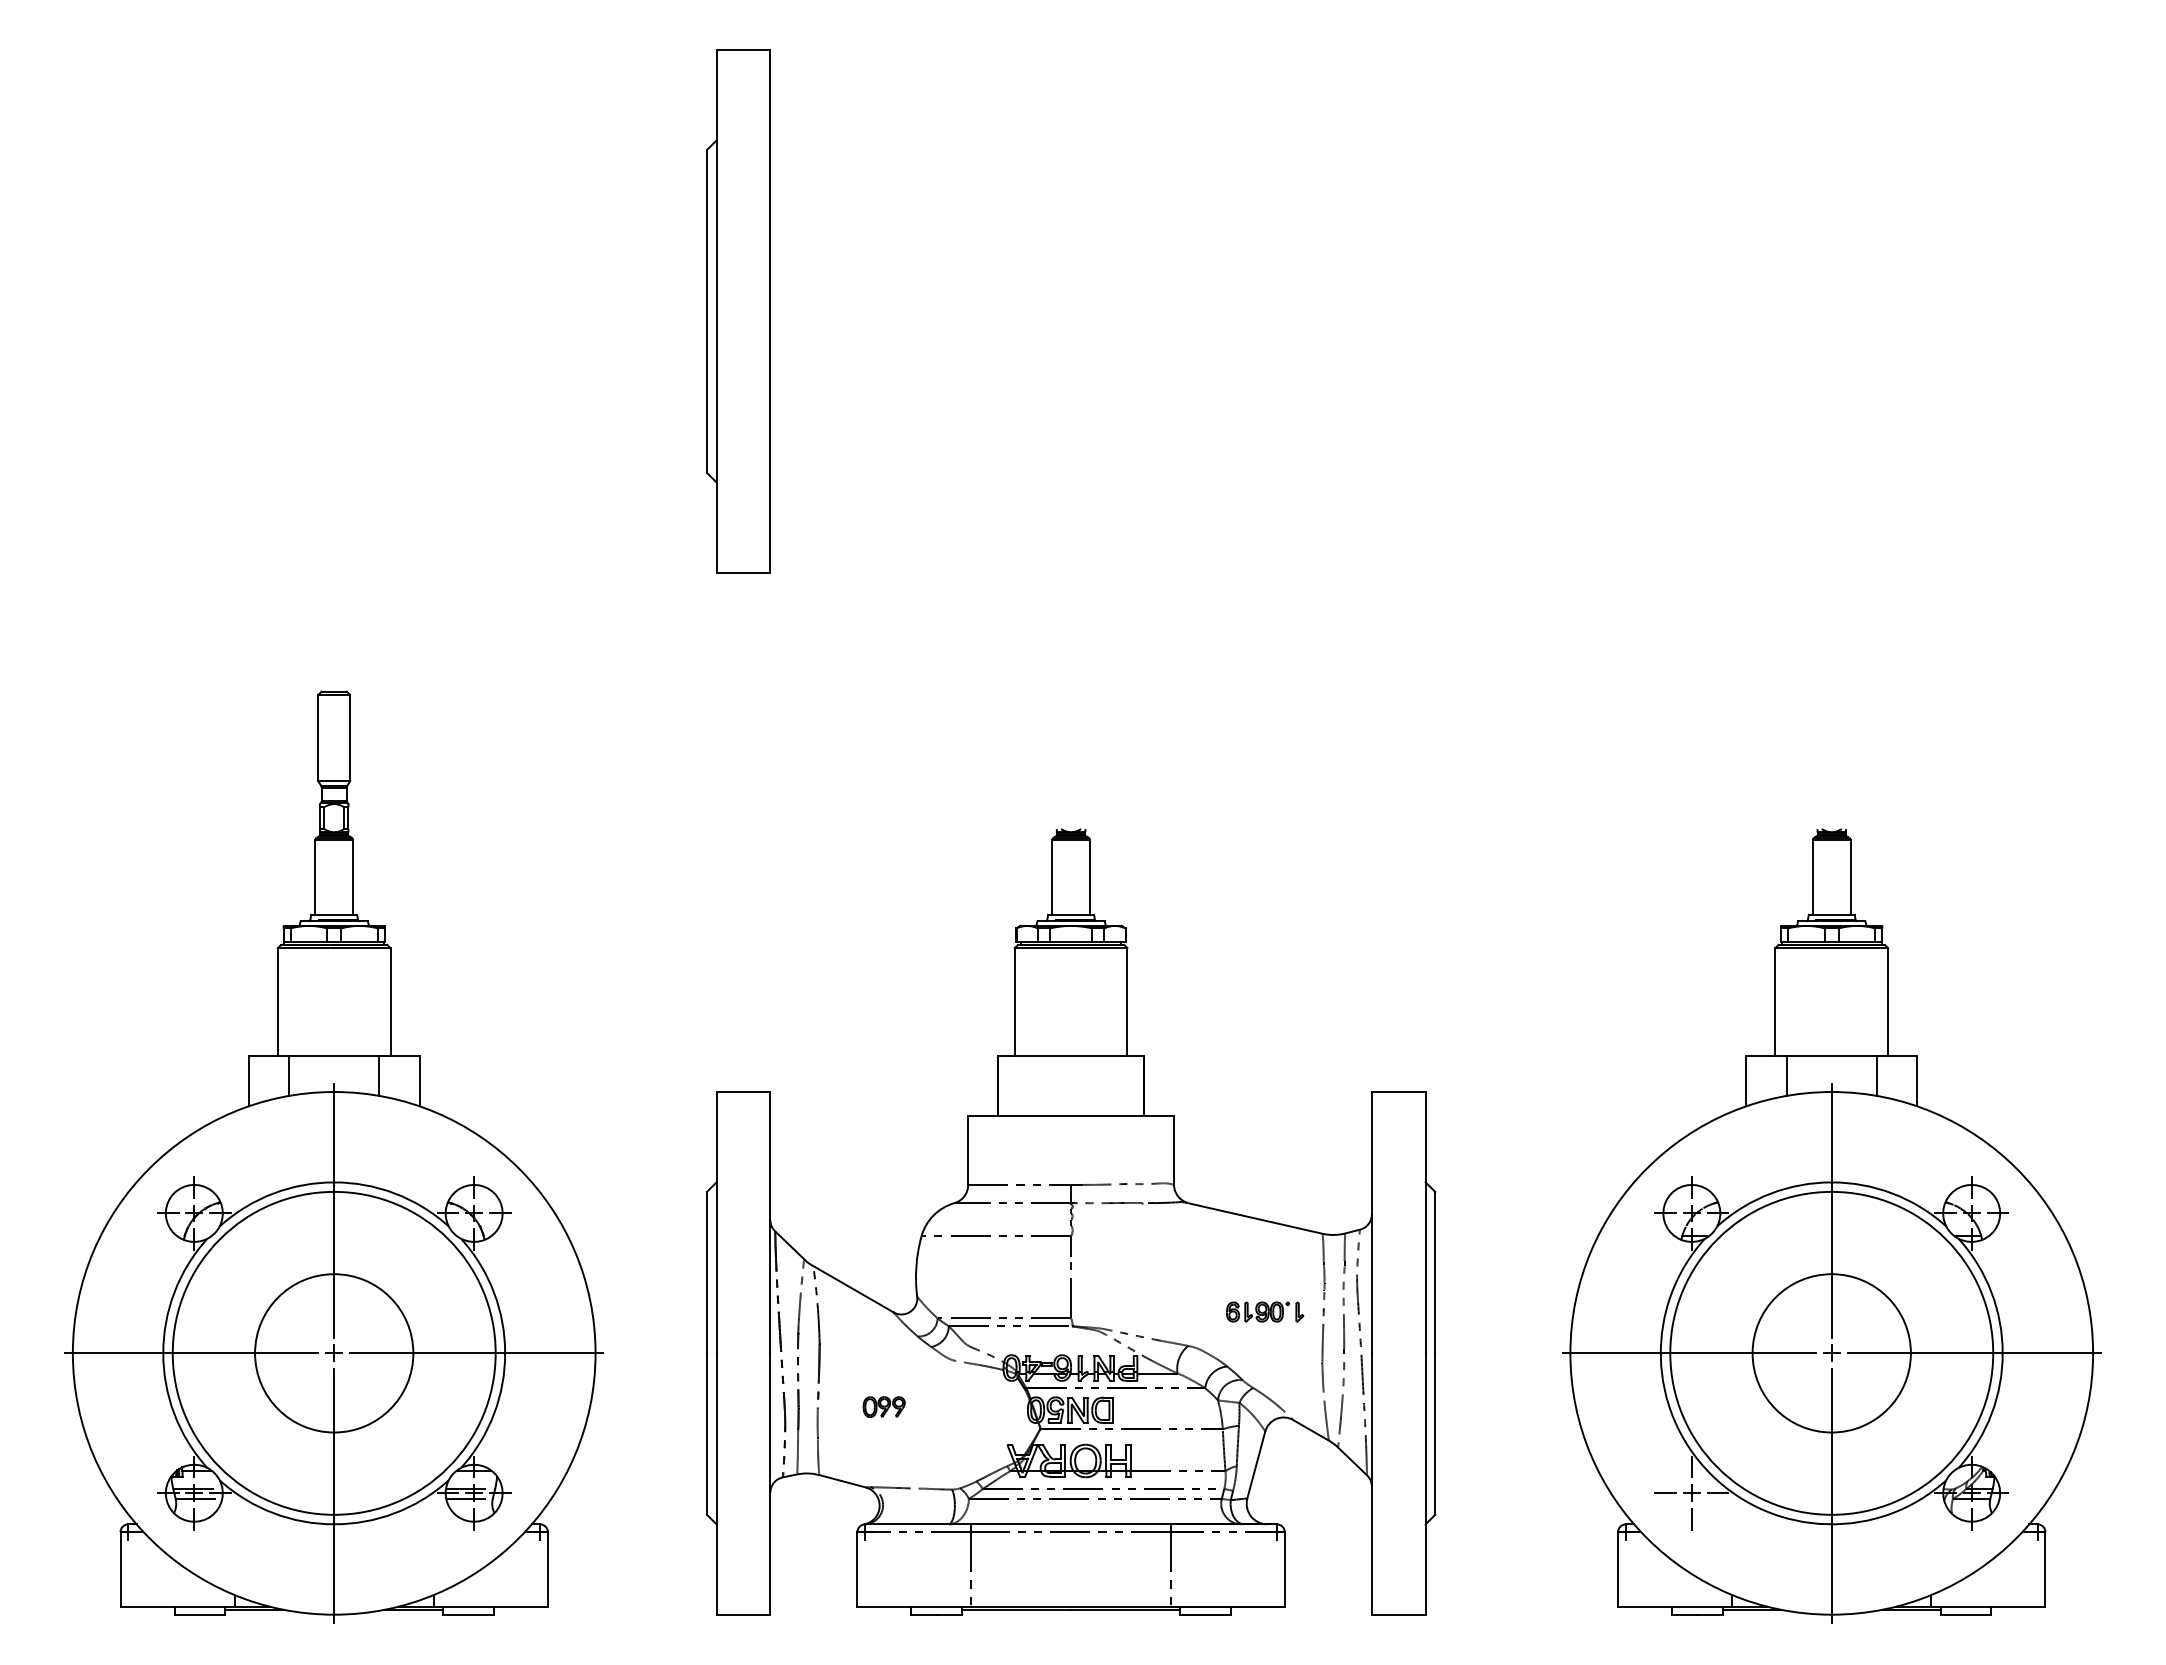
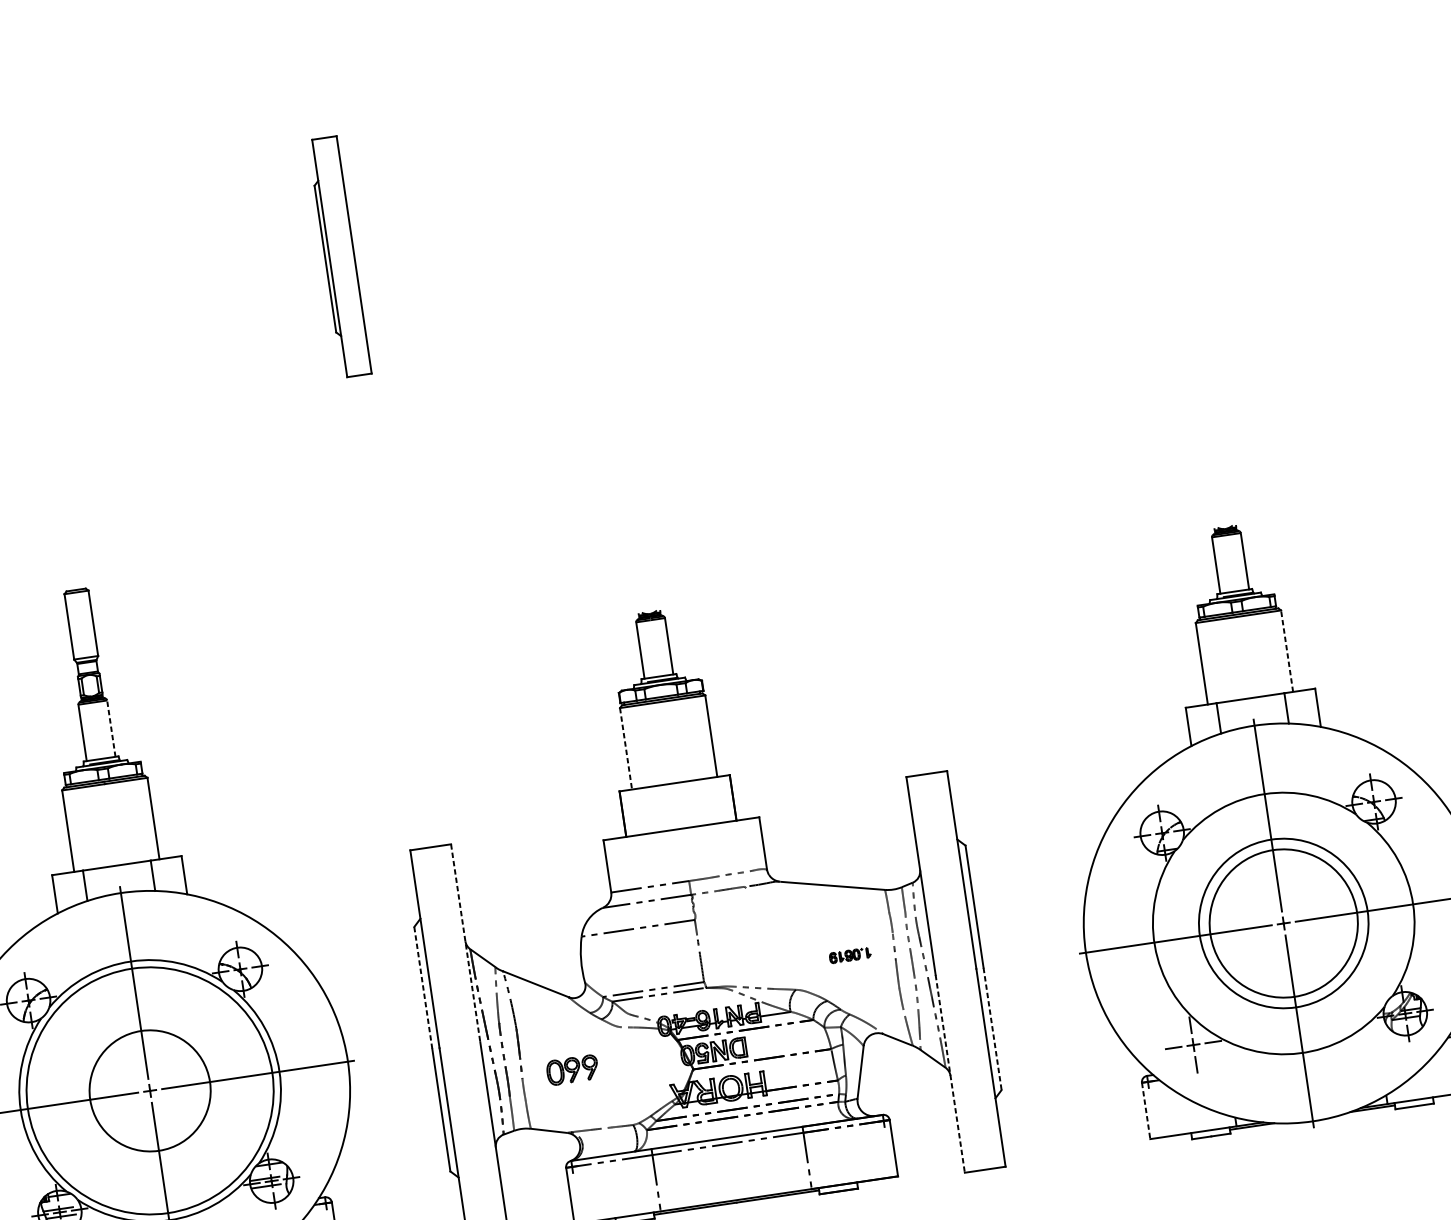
part: (738, 311) -> (339, 257), size x0.6
line: (353, 877) -> (111, 728), solid -> dashed
line: (1014, 1001) -> (625, 748), solid -> dashed
line: (1888, 1001) -> (1287, 650), solid -> dashed
line: (770, 1222) -> (465, 943), solid -> dashed
line: (707, 1272) -> (423, 987), solid -> dashed
part: (1265, 1311) -> (850, 955), size x0.7
circle: (1831, 1352) -> (1283, 922), size x0.6
circle: (1831, 1353) -> (1283, 923), size x1.4
part: (883, 1406) -> (571, 1069), size x1.6
line: (1435, 1434) -> (992, 1029), solid -> dashed
line: (1371, 1484) -> (950, 1074), solid -> dashed
line: (1618, 1569) -> (1146, 1110), solid -> dashed

